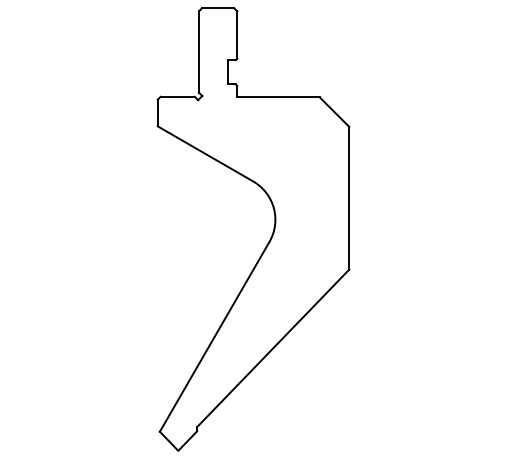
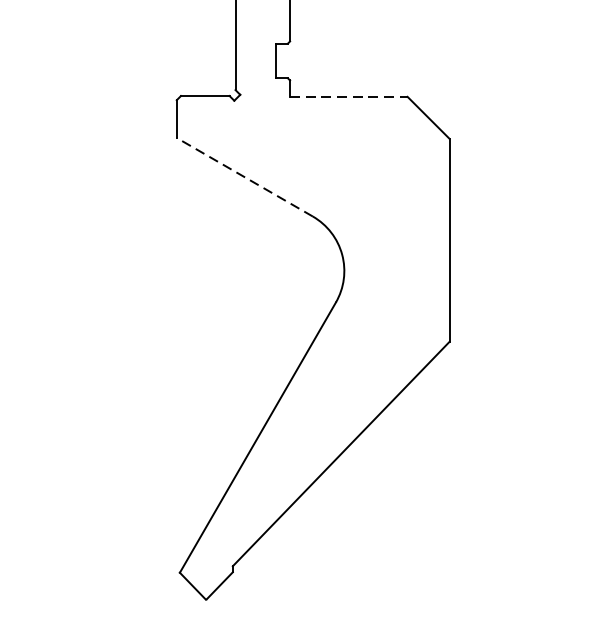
line: (279, 97) -> (350, 96), solid -> dashed
line: (205, 153) -> (244, 176), solid -> dashed

